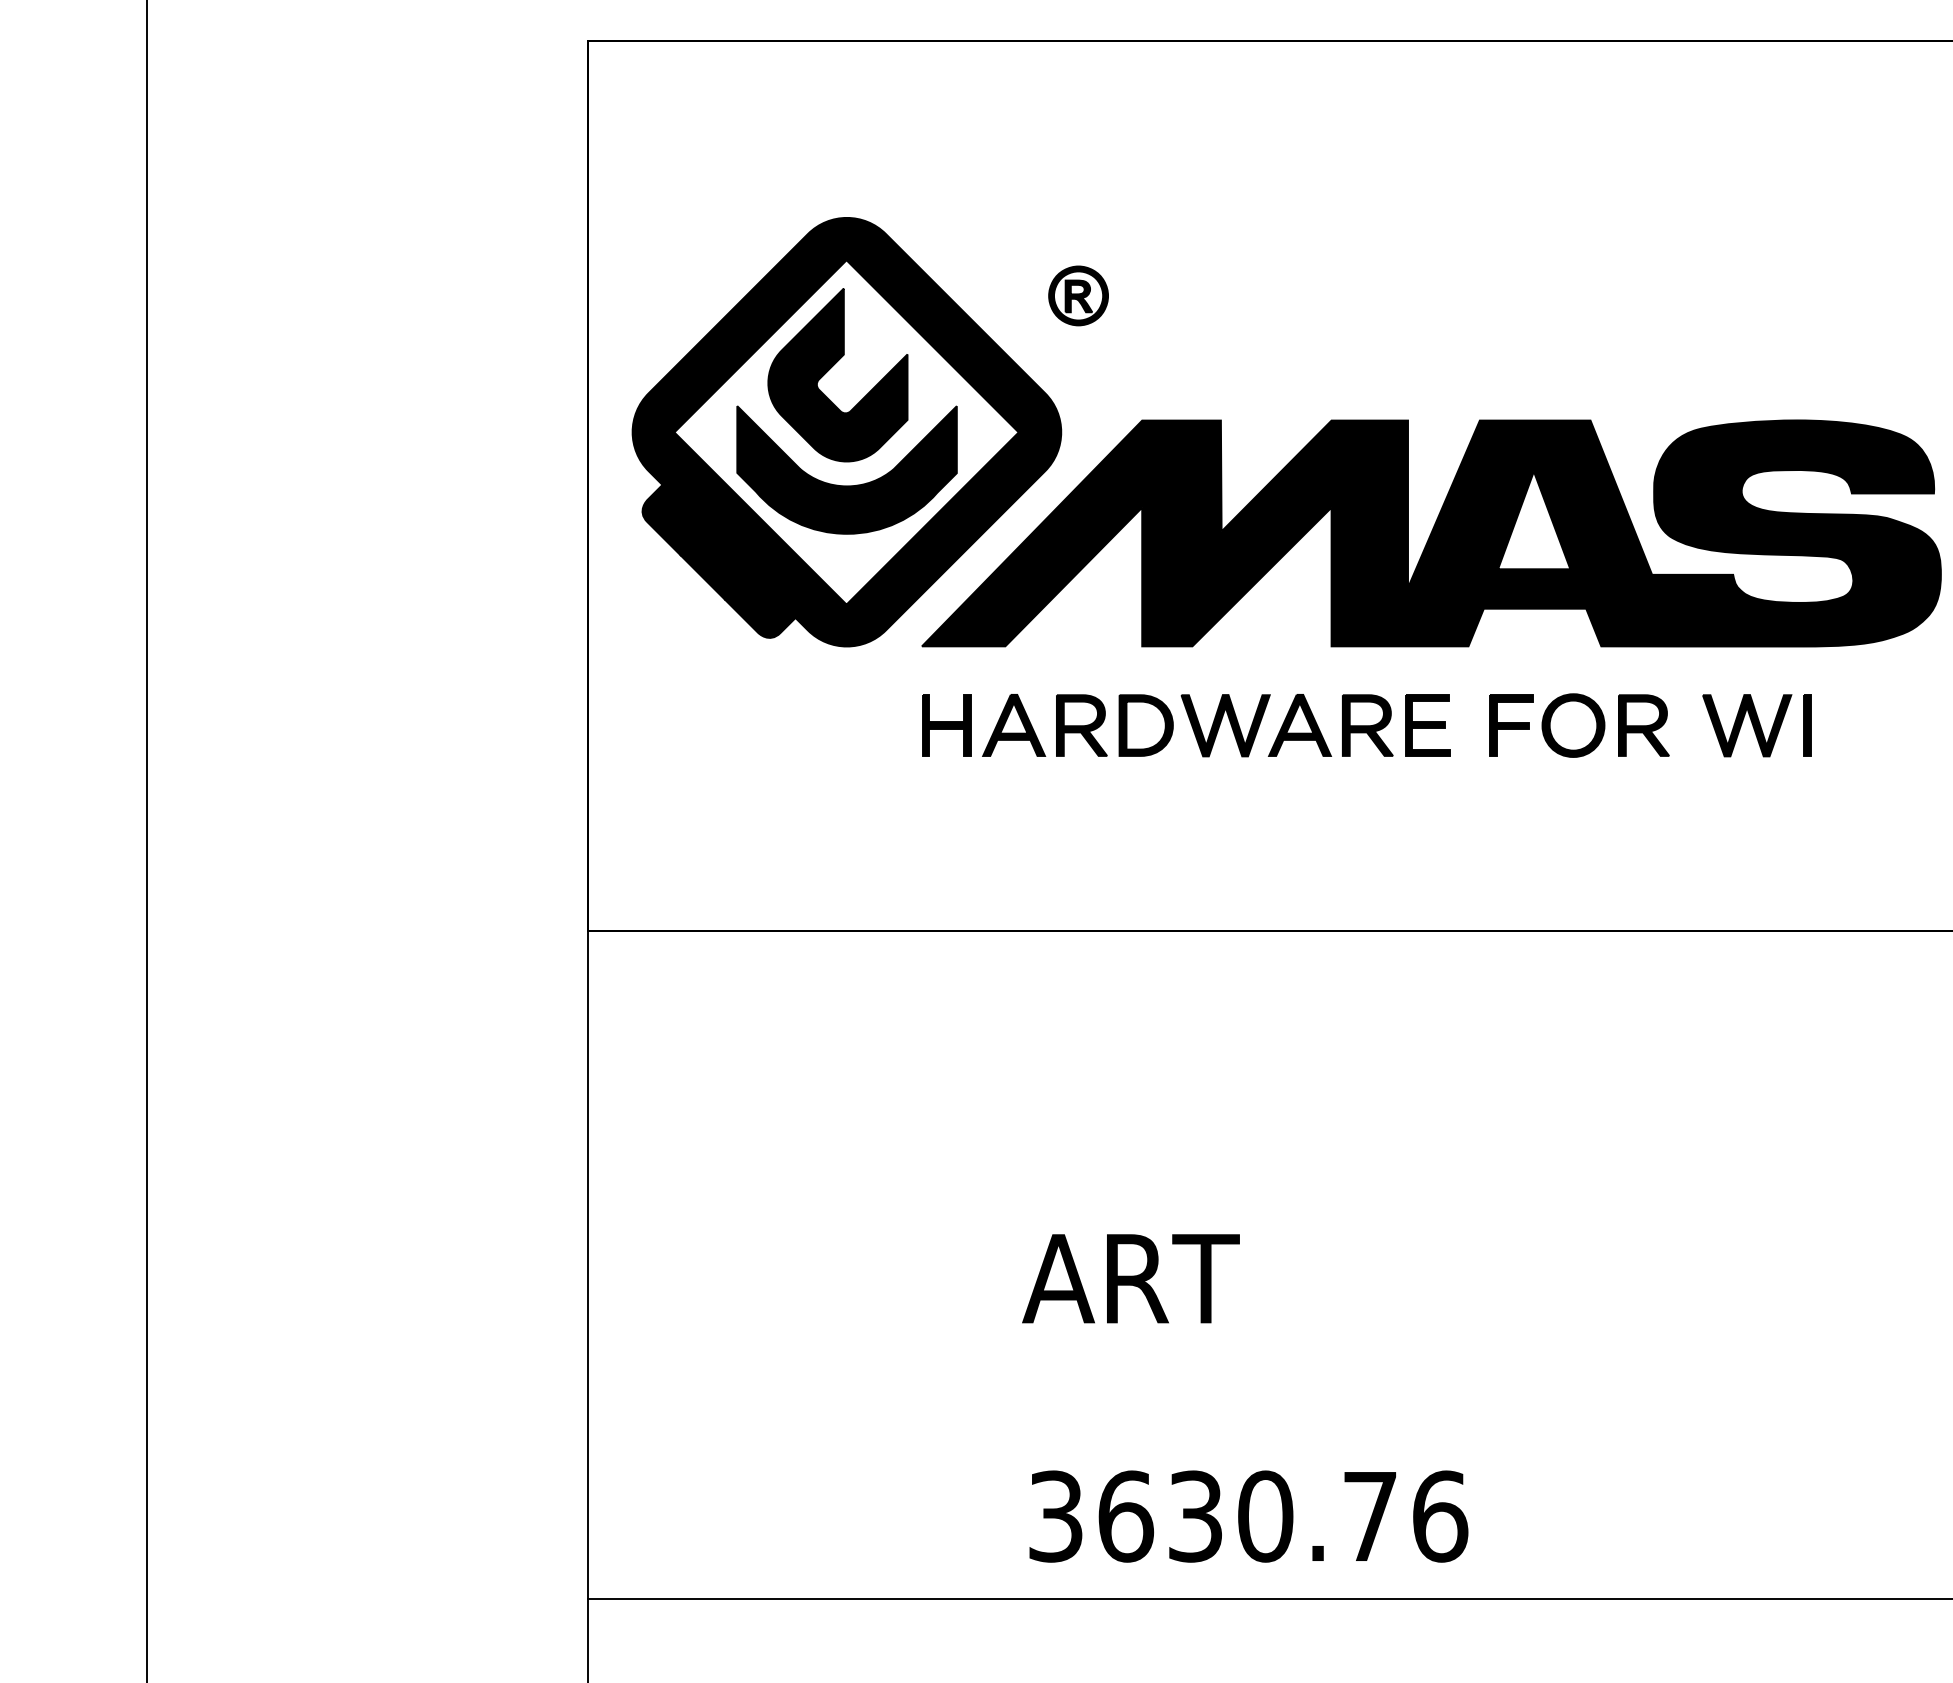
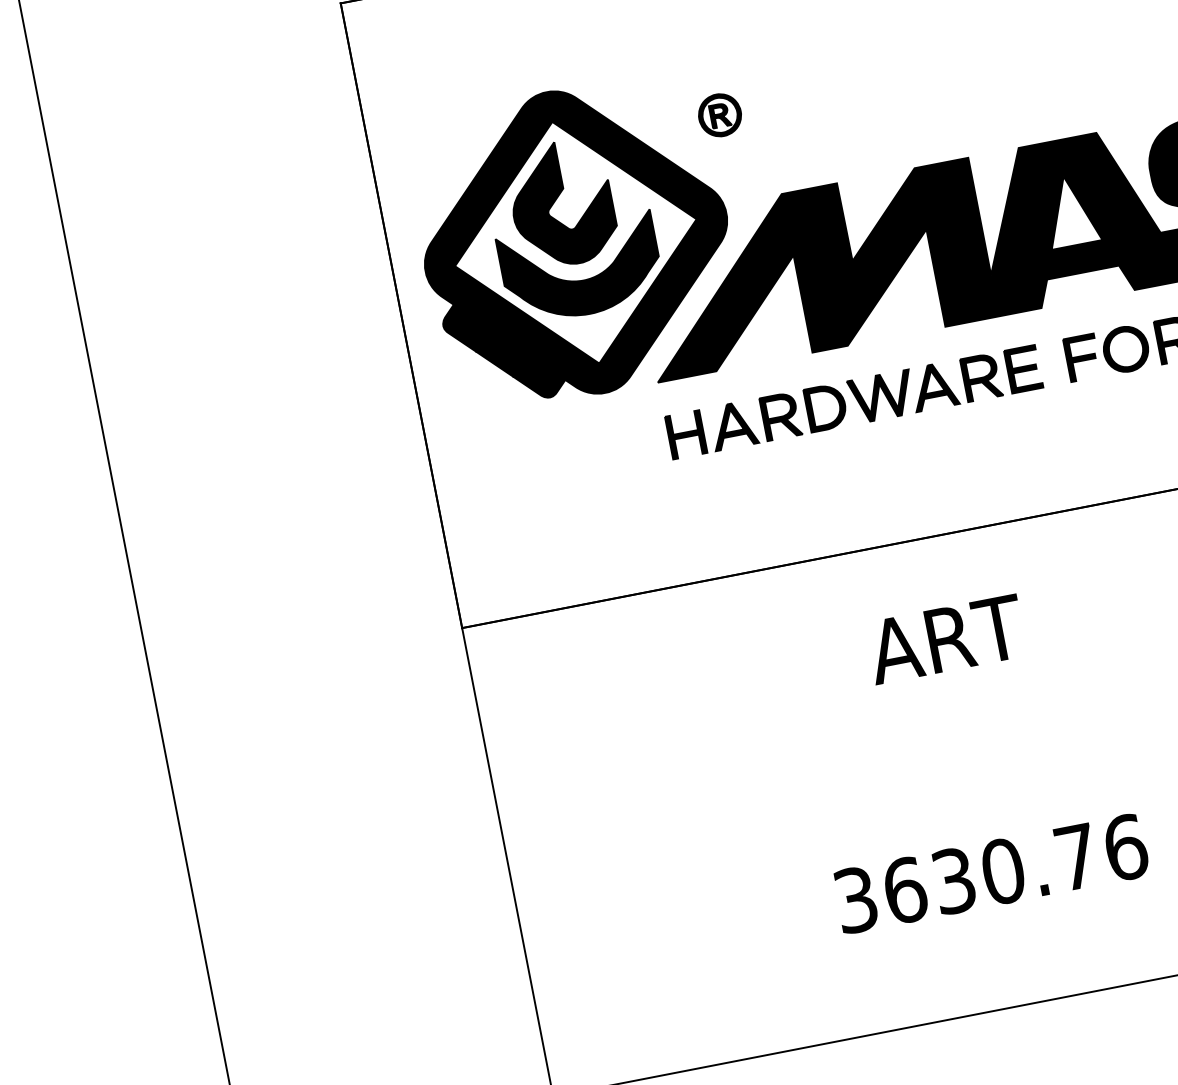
text: (1130, 1278) -> (945, 639), moved
text: (1248, 1516) -> (991, 873), moved

